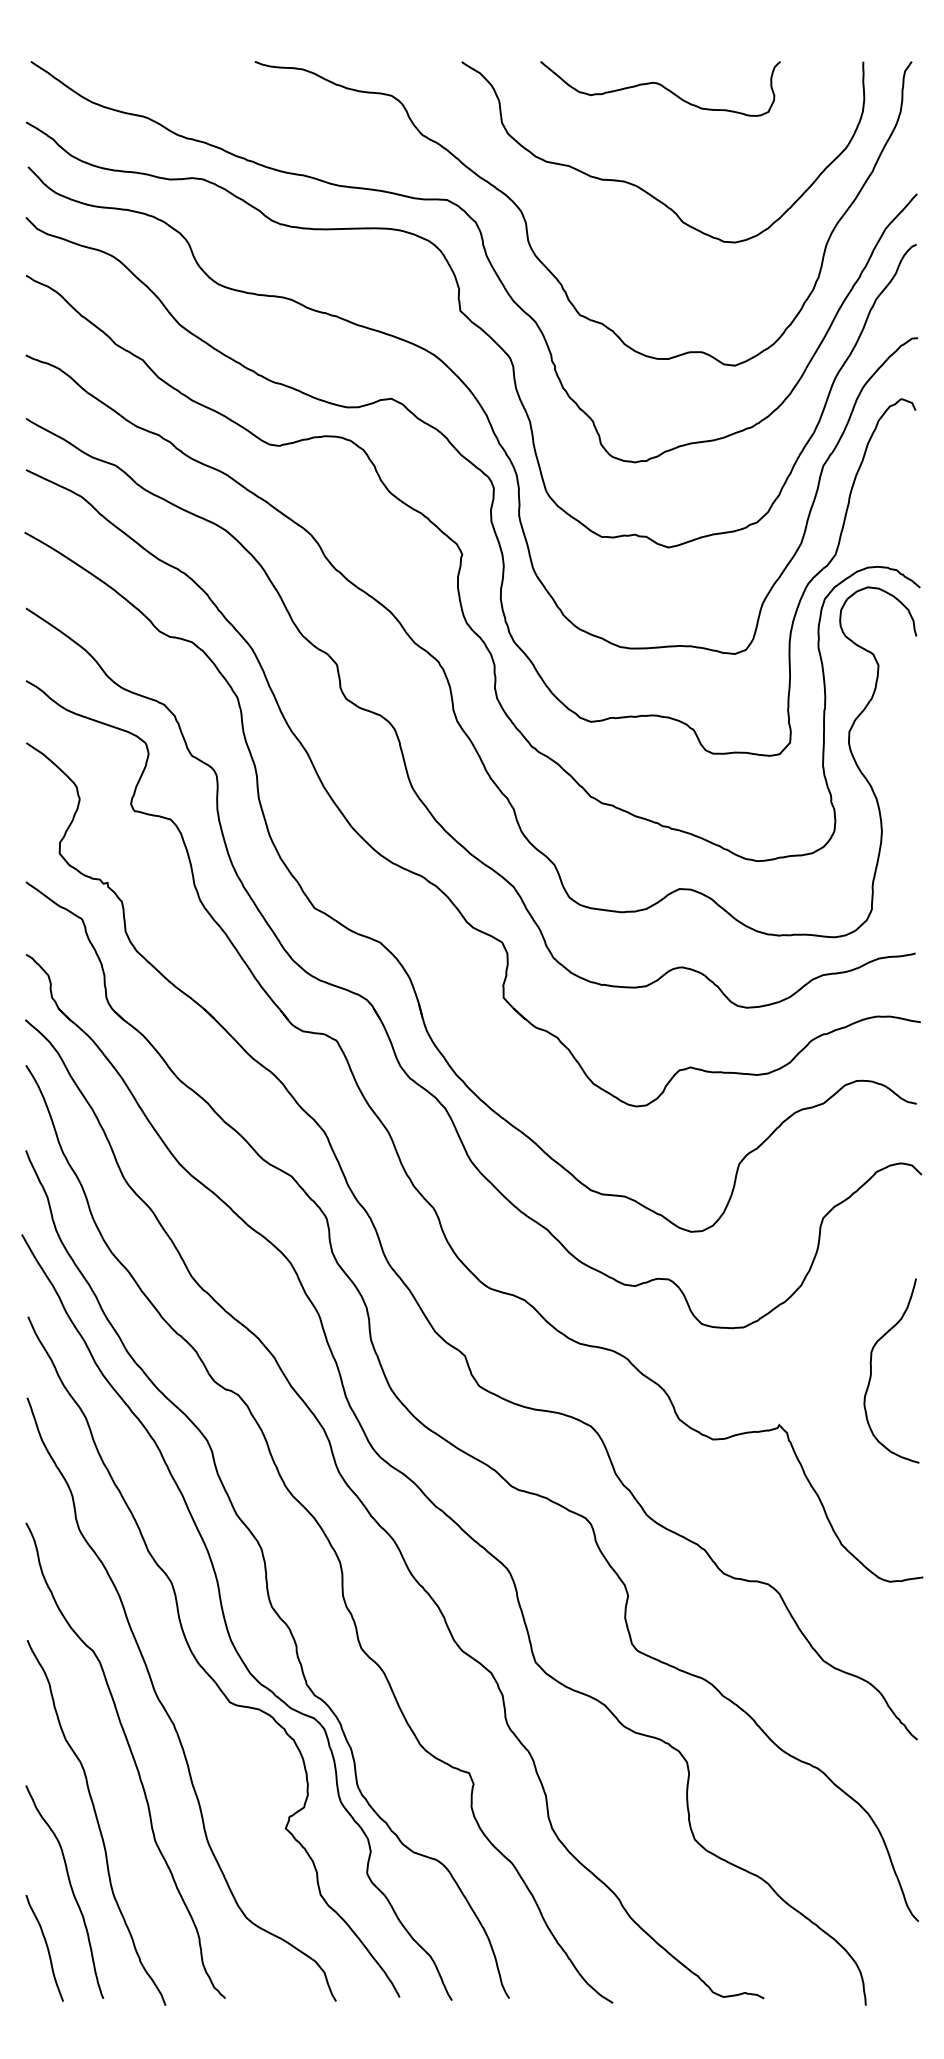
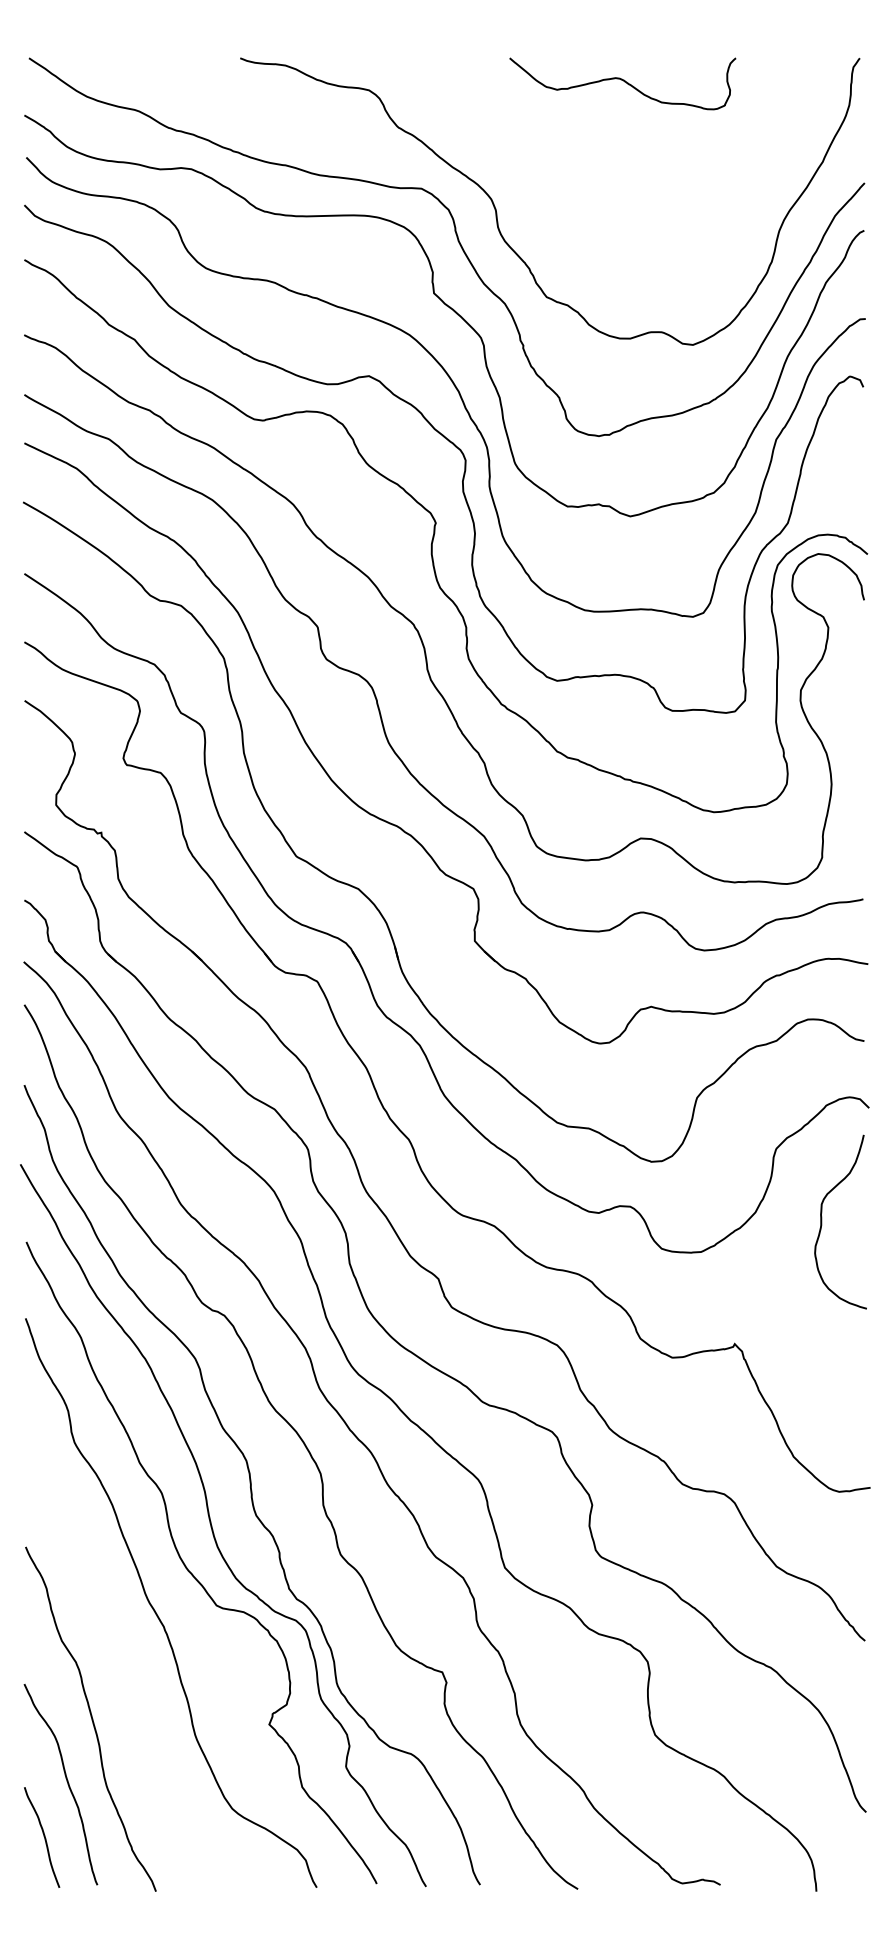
curve: (638, 186) -> (602, 175), removed
curve: (872, 1370) -> (822, 1221), moved
curve: (132, 1757) -> (124, 1657), removed

